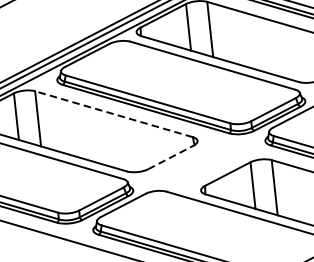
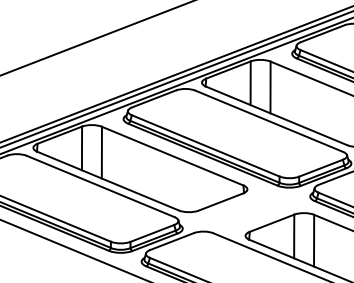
line: (113, 114) -> (172, 156), dashed -> solid
line: (170, 158) -> (220, 202), dashed -> solid

